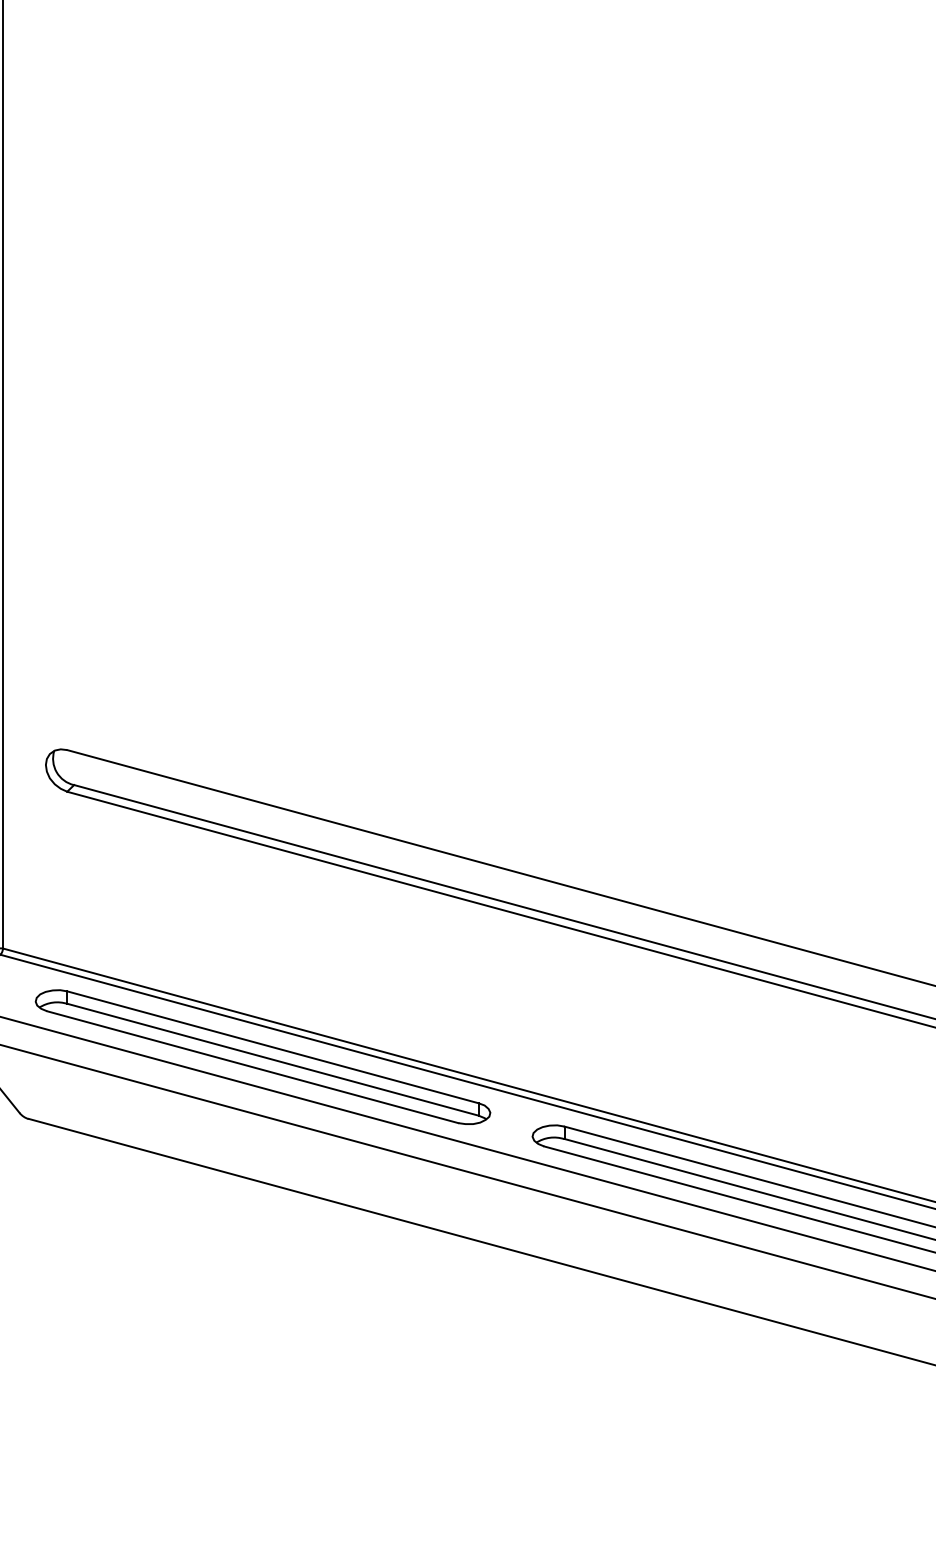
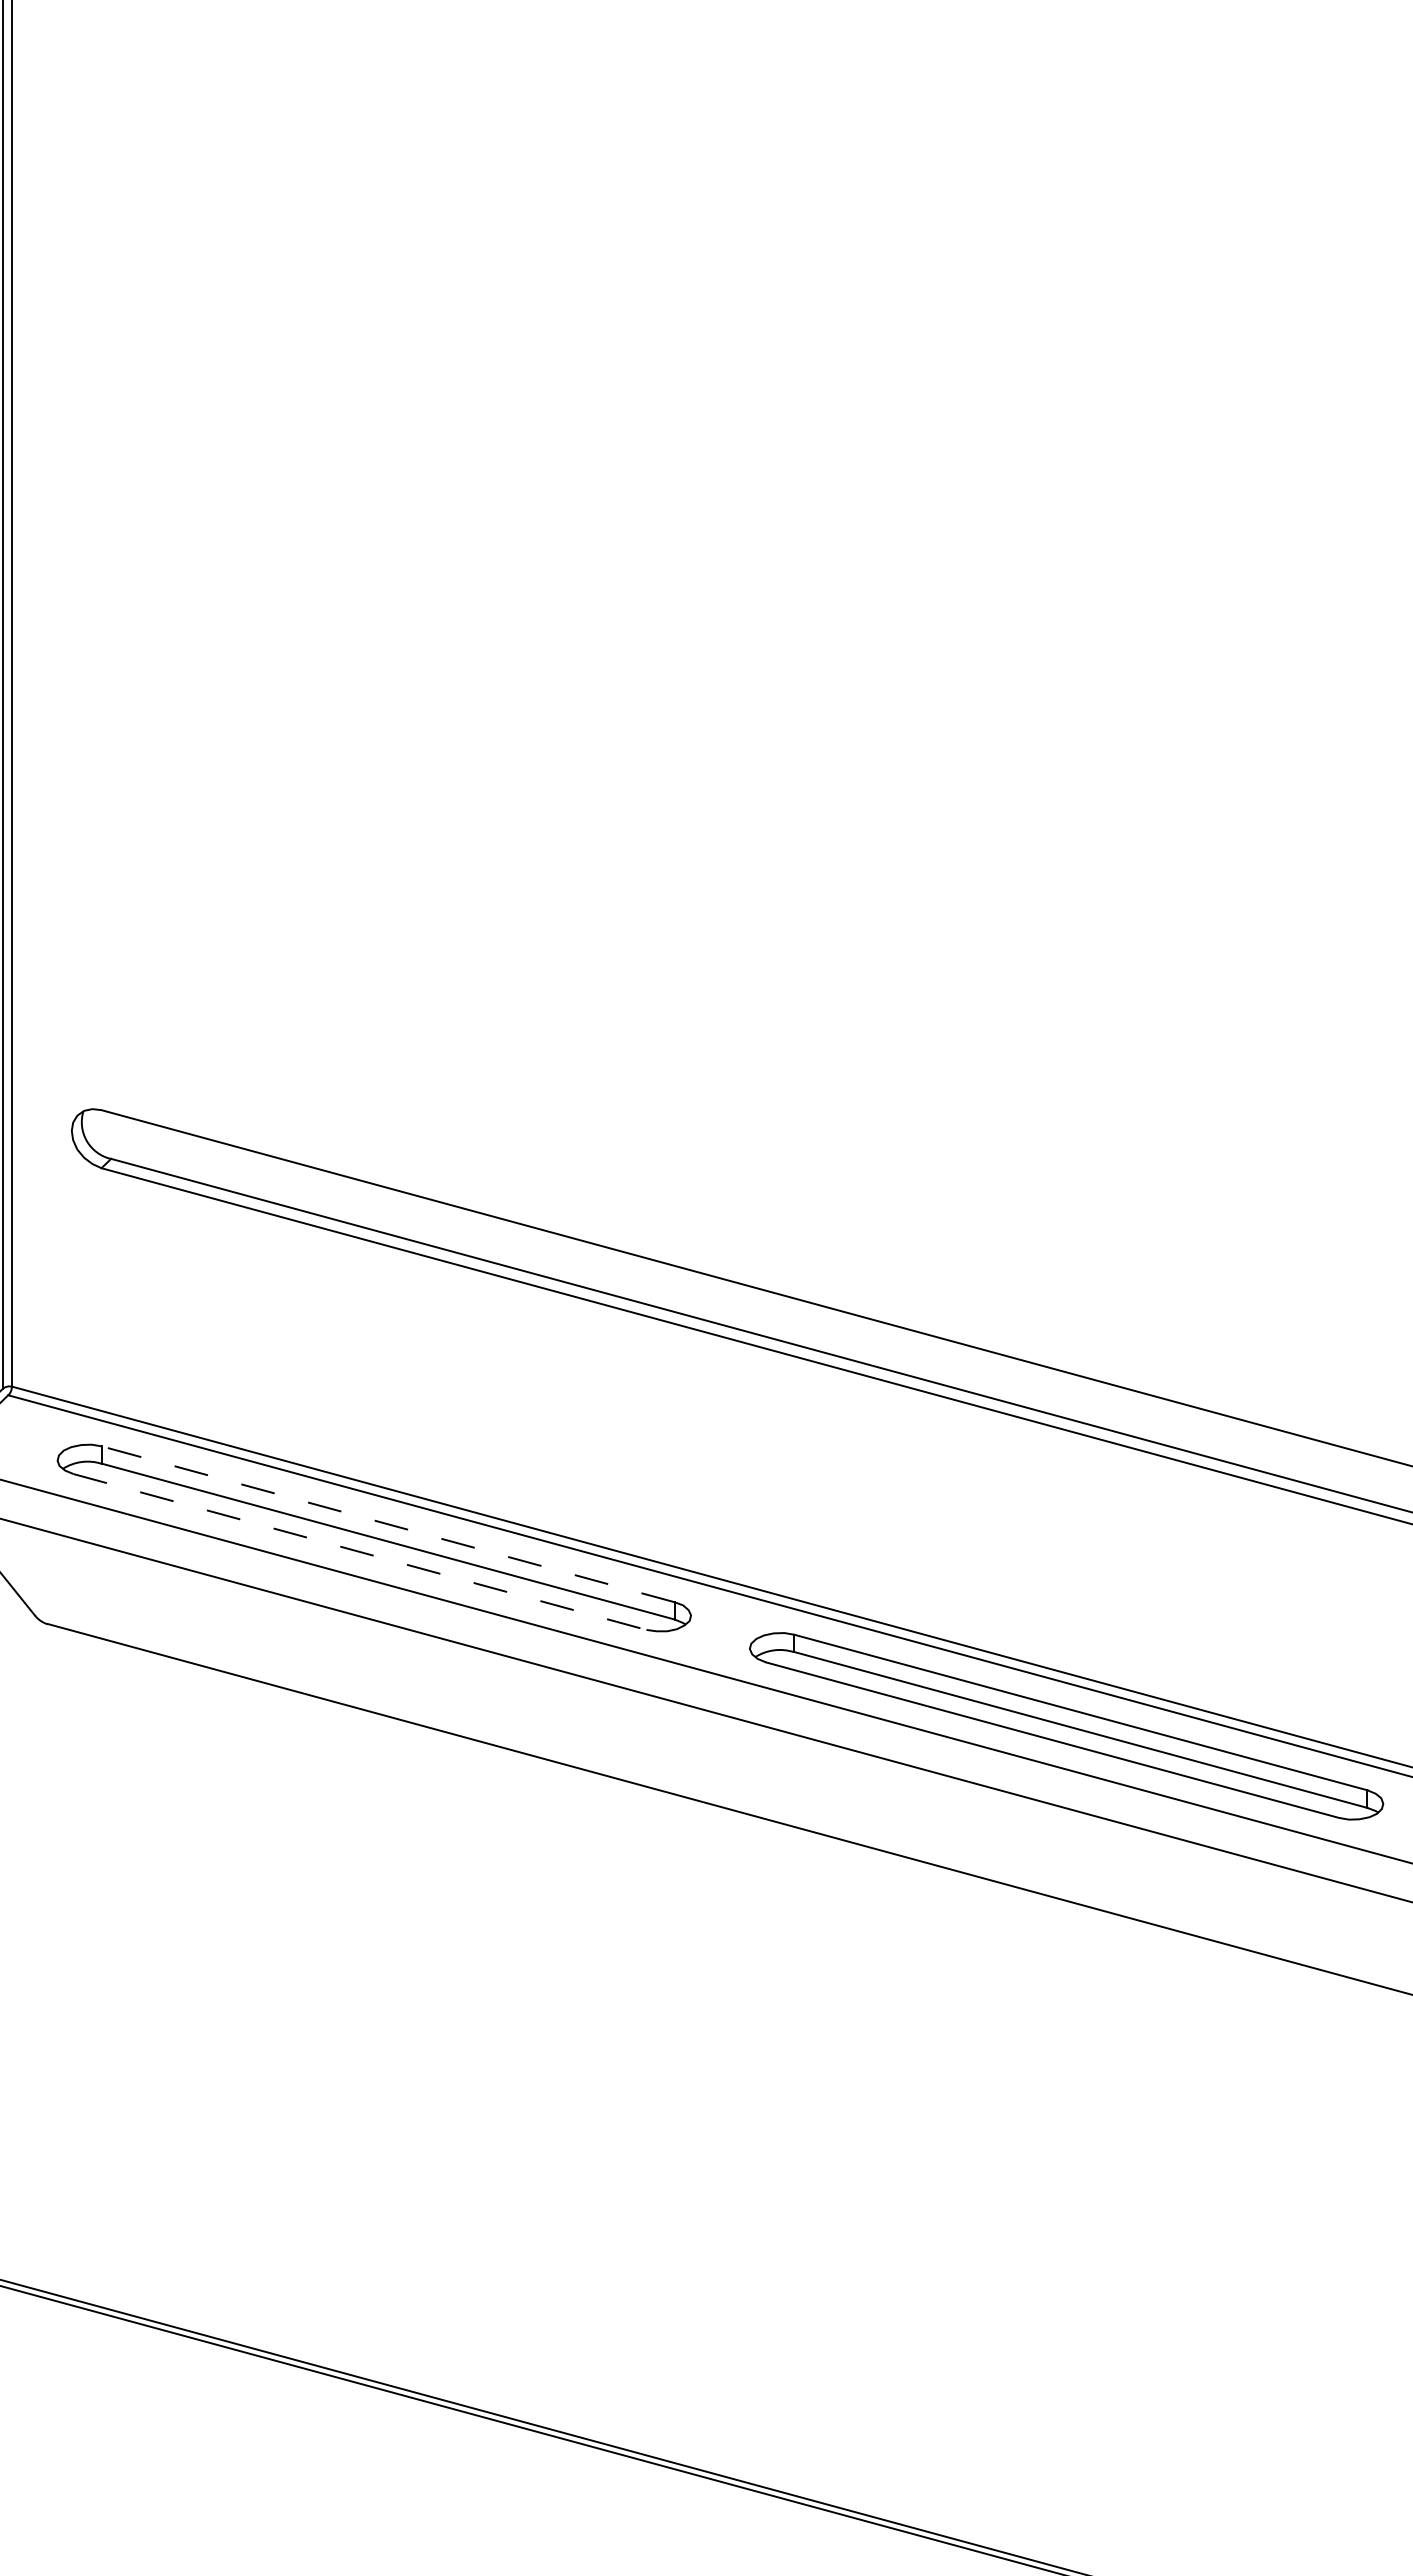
line: (273, 1047) -> (388, 1524), solid -> dashed
line: (253, 1066) -> (360, 1551), solid -> dashed

